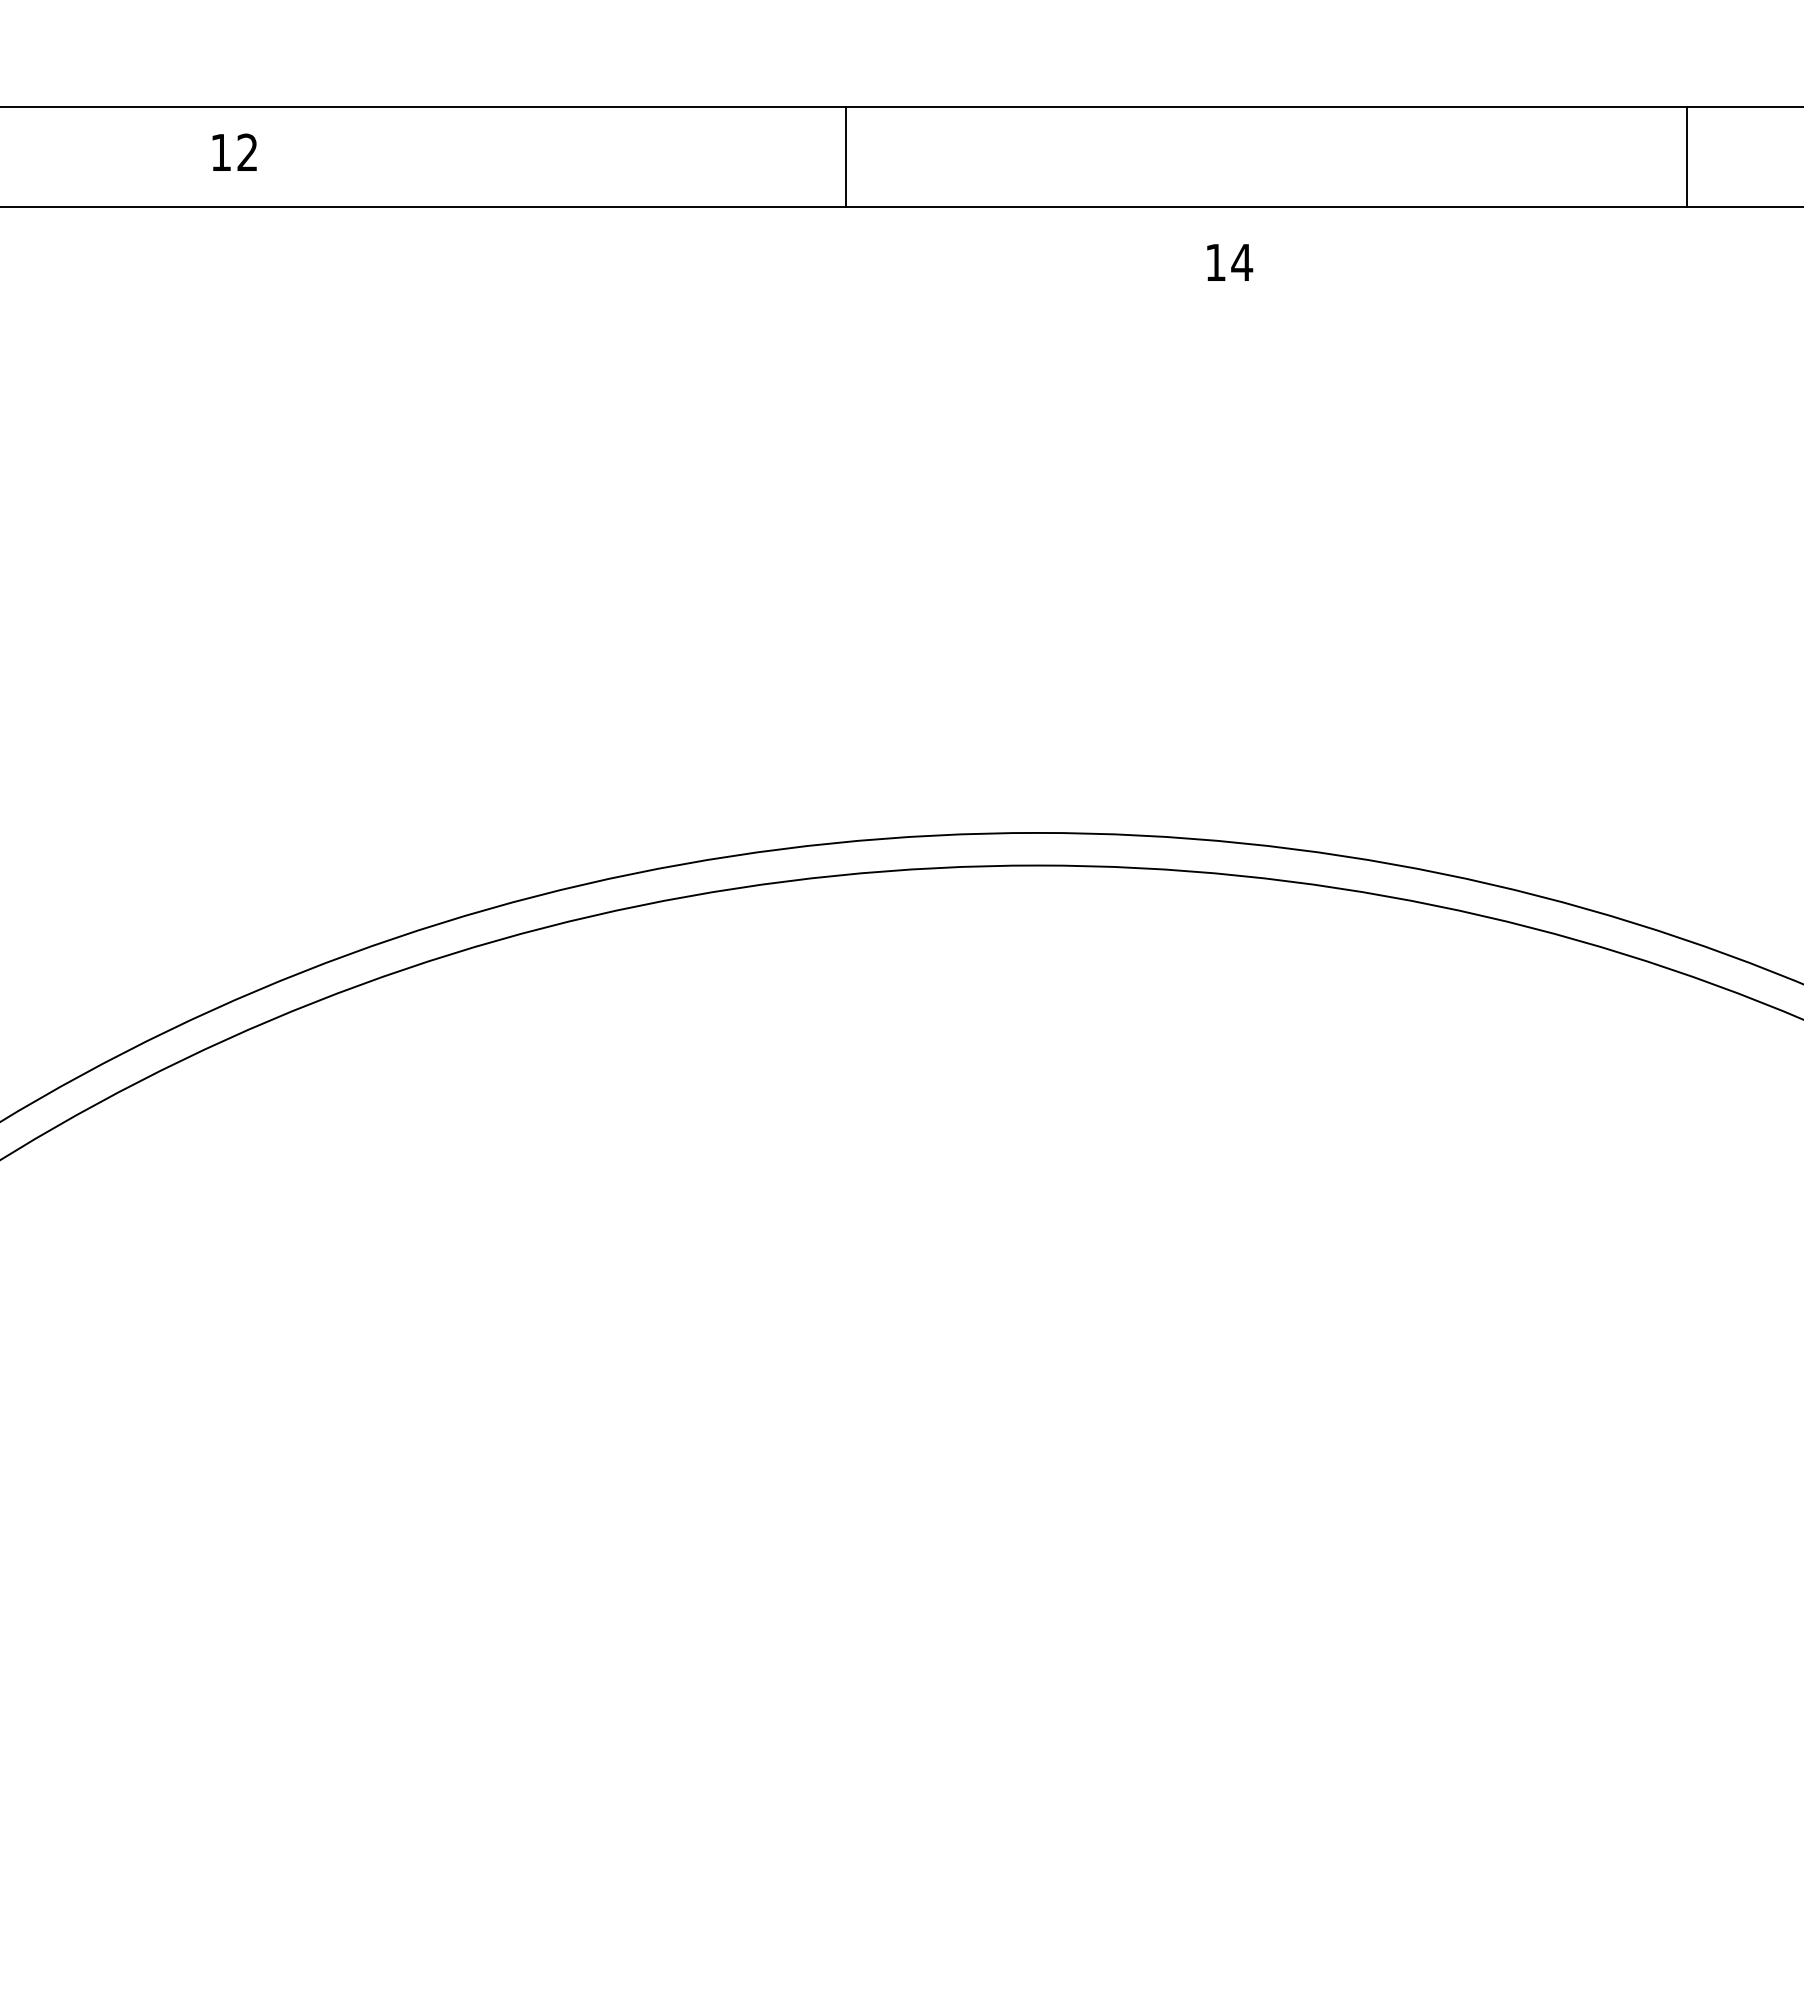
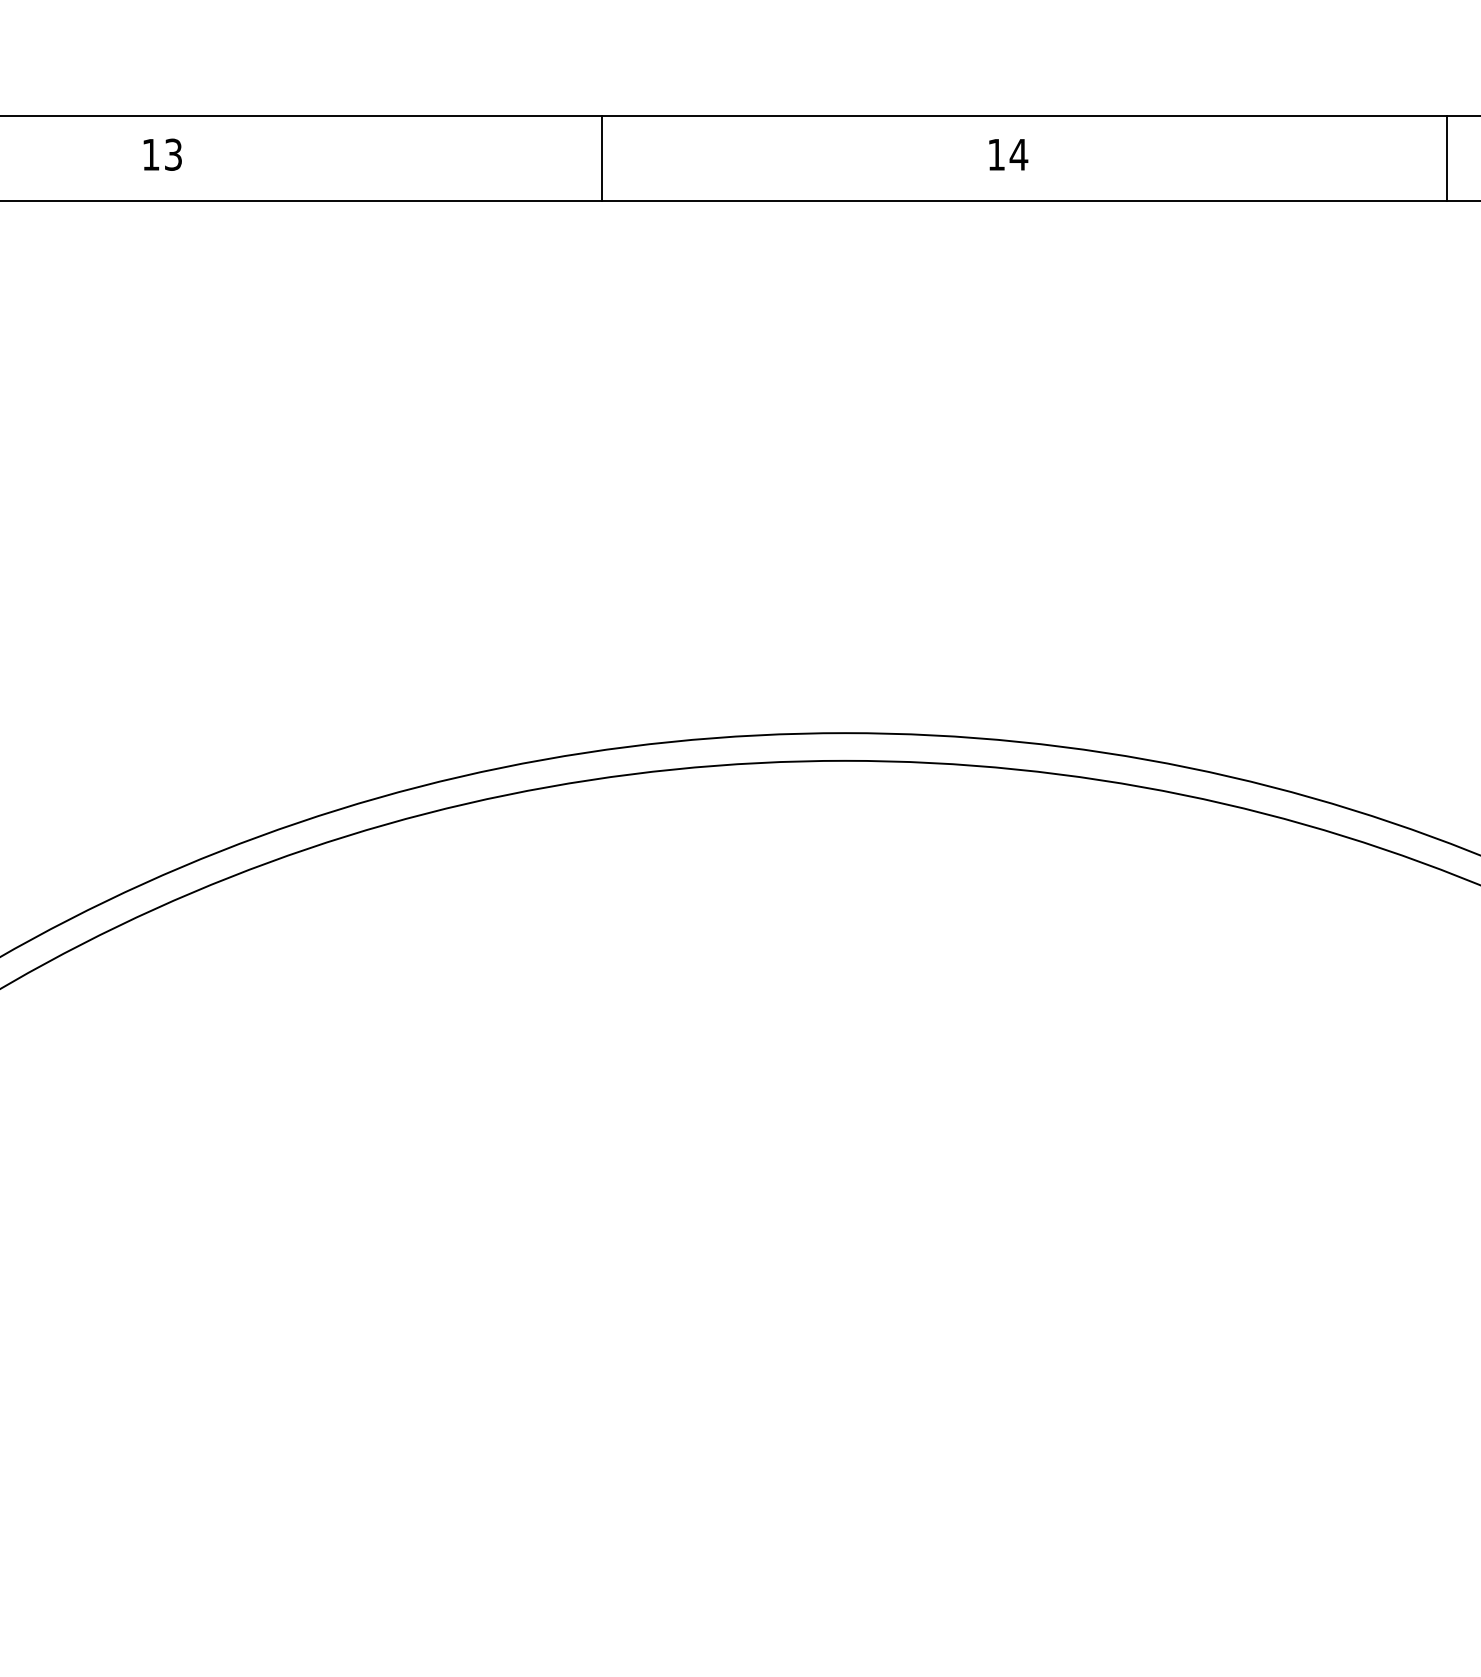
text: (247, 152) -> (173, 154), 12 -> 13
line: (845, 156) -> (601, 158), moved
line: (1687, 156) -> (1447, 158), moved
text: (1230, 262) -> (1009, 154), moved

